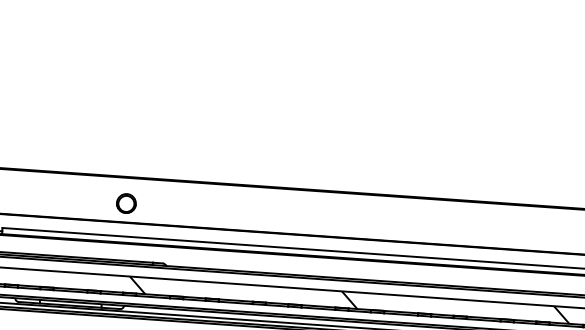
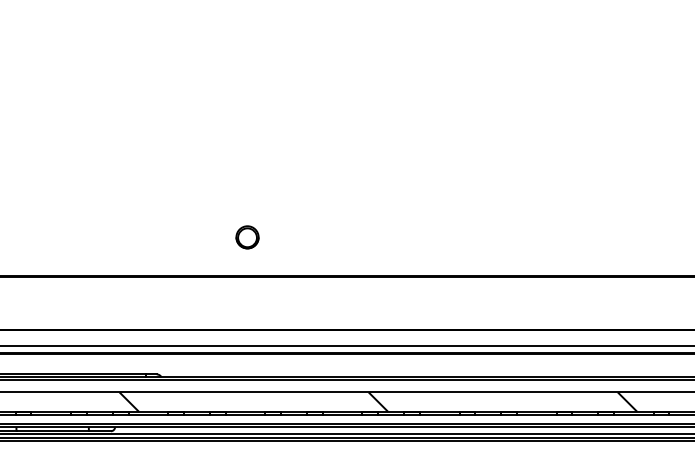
part: (126, 203) -> (247, 237), moved

